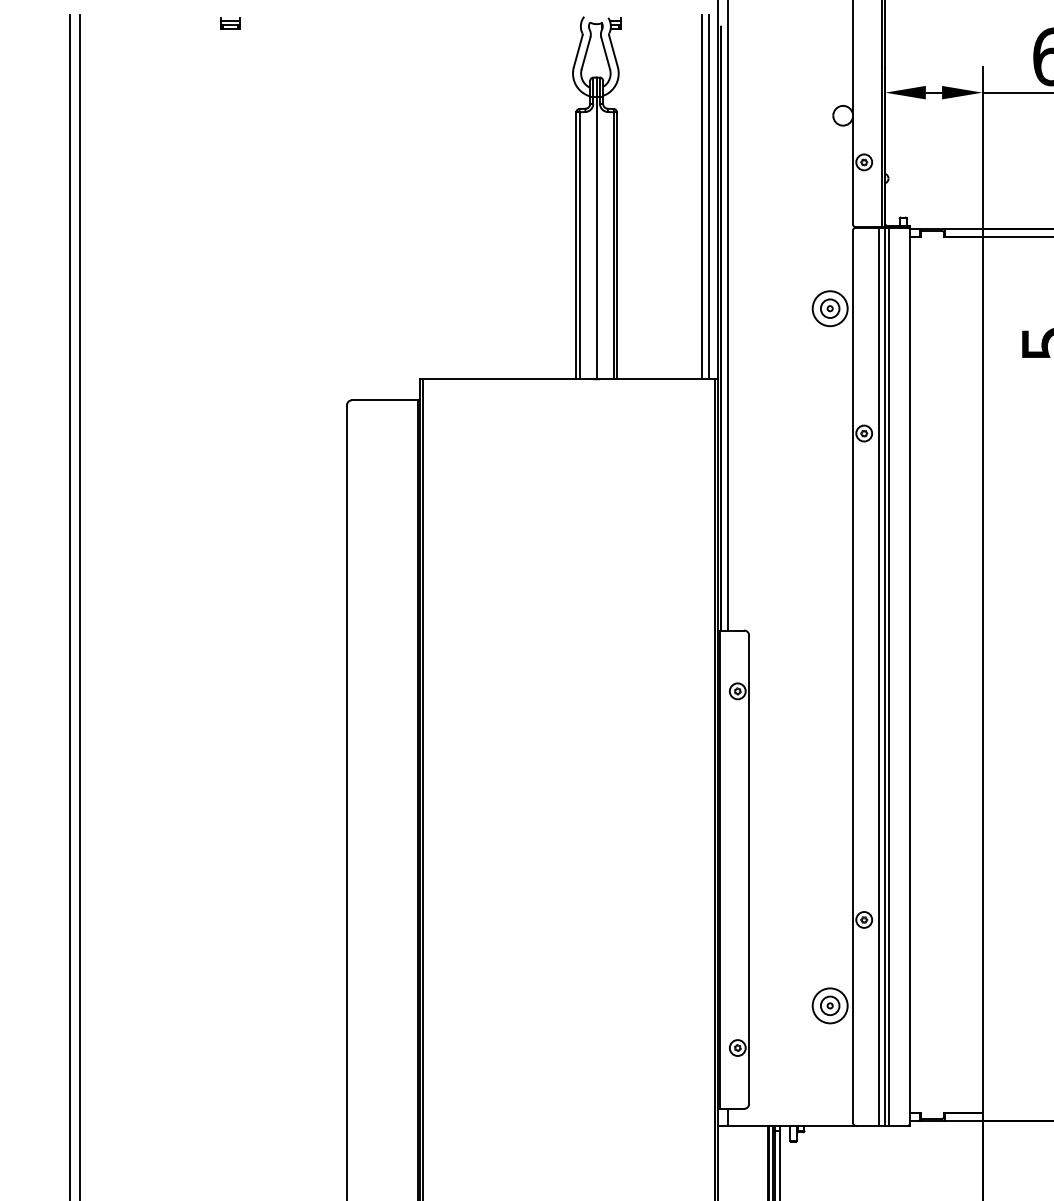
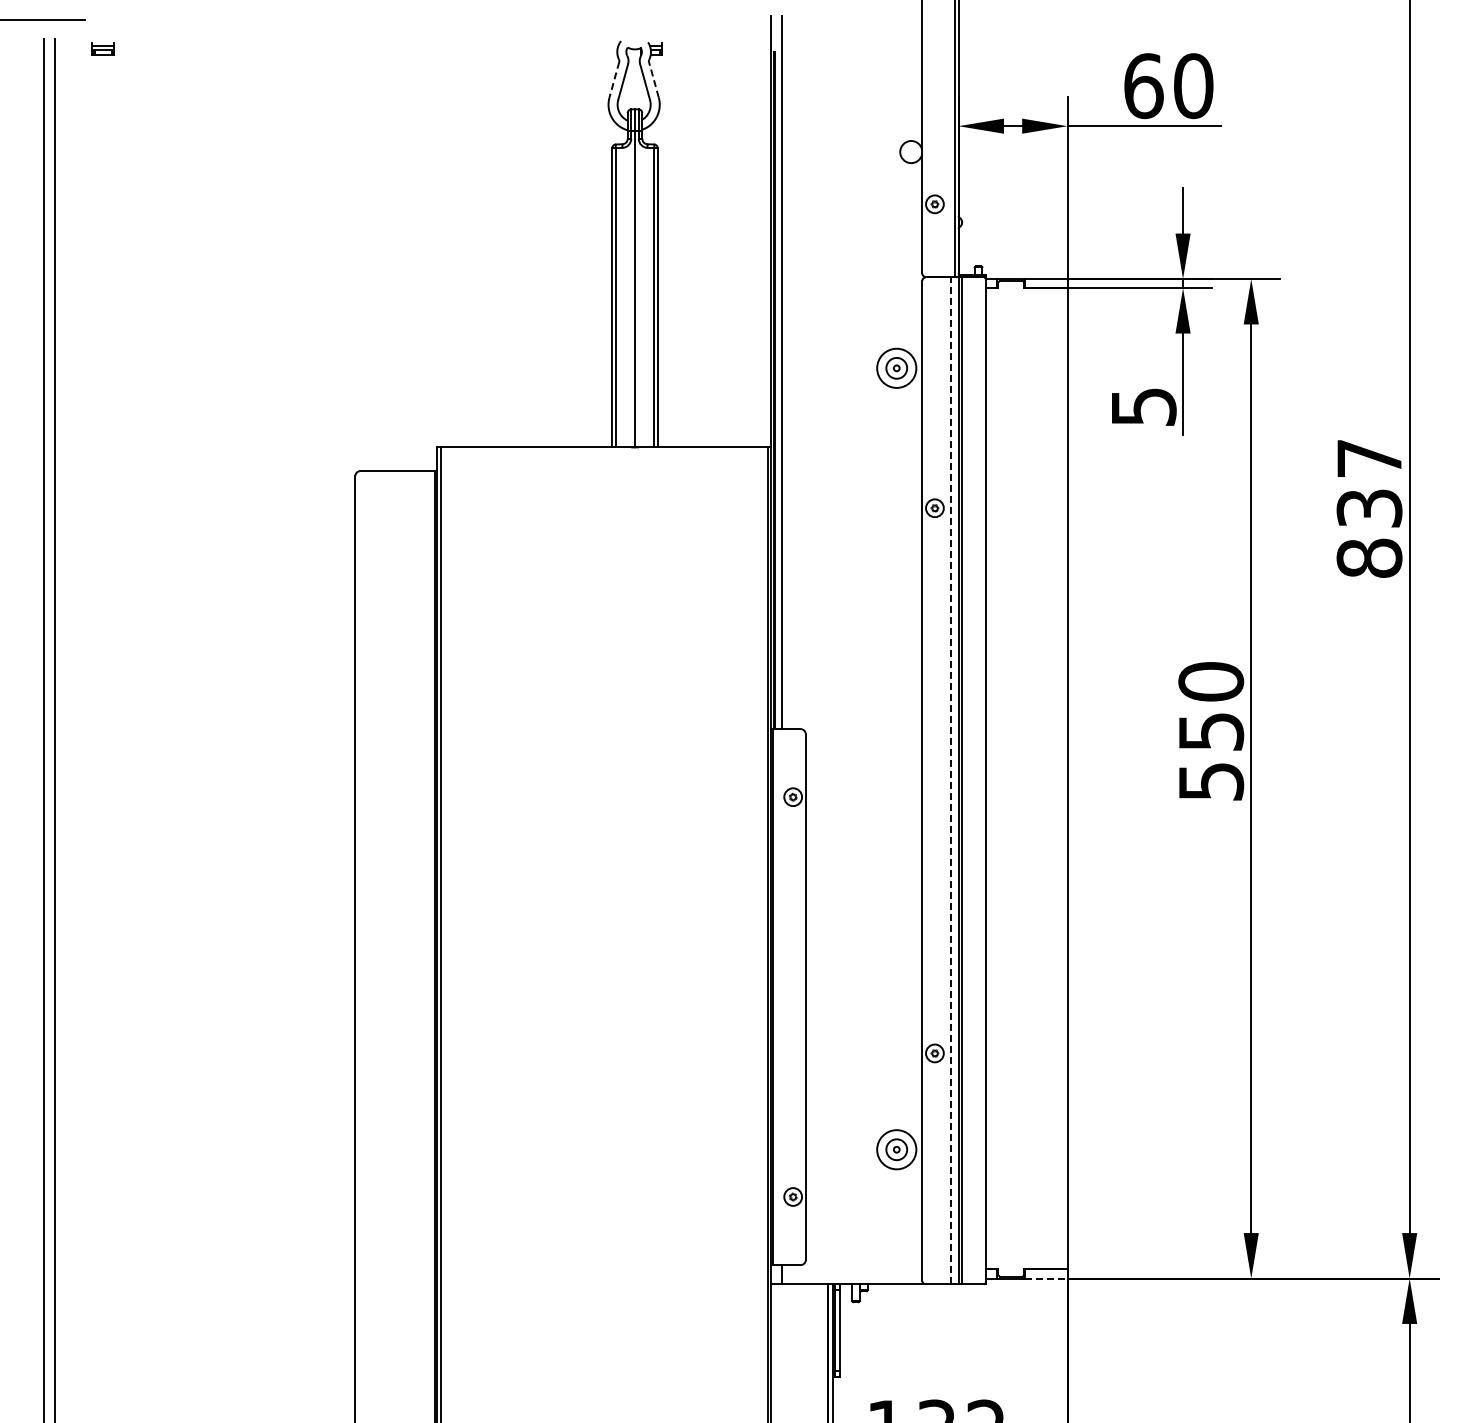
part: (229, 23) -> (102, 48), moved
line: (578, 51) -> (614, 80), solid -> dashed
line: (613, 51) -> (653, 79), solid -> dashed
line: (702, 197) -> (753, 243), removed
line: (709, 197) -> (761, 243), removed
line: (879, 676) -> (951, 780), solid -> dashed
line: (963, 1120) -> (1046, 1278), solid -> dashed

